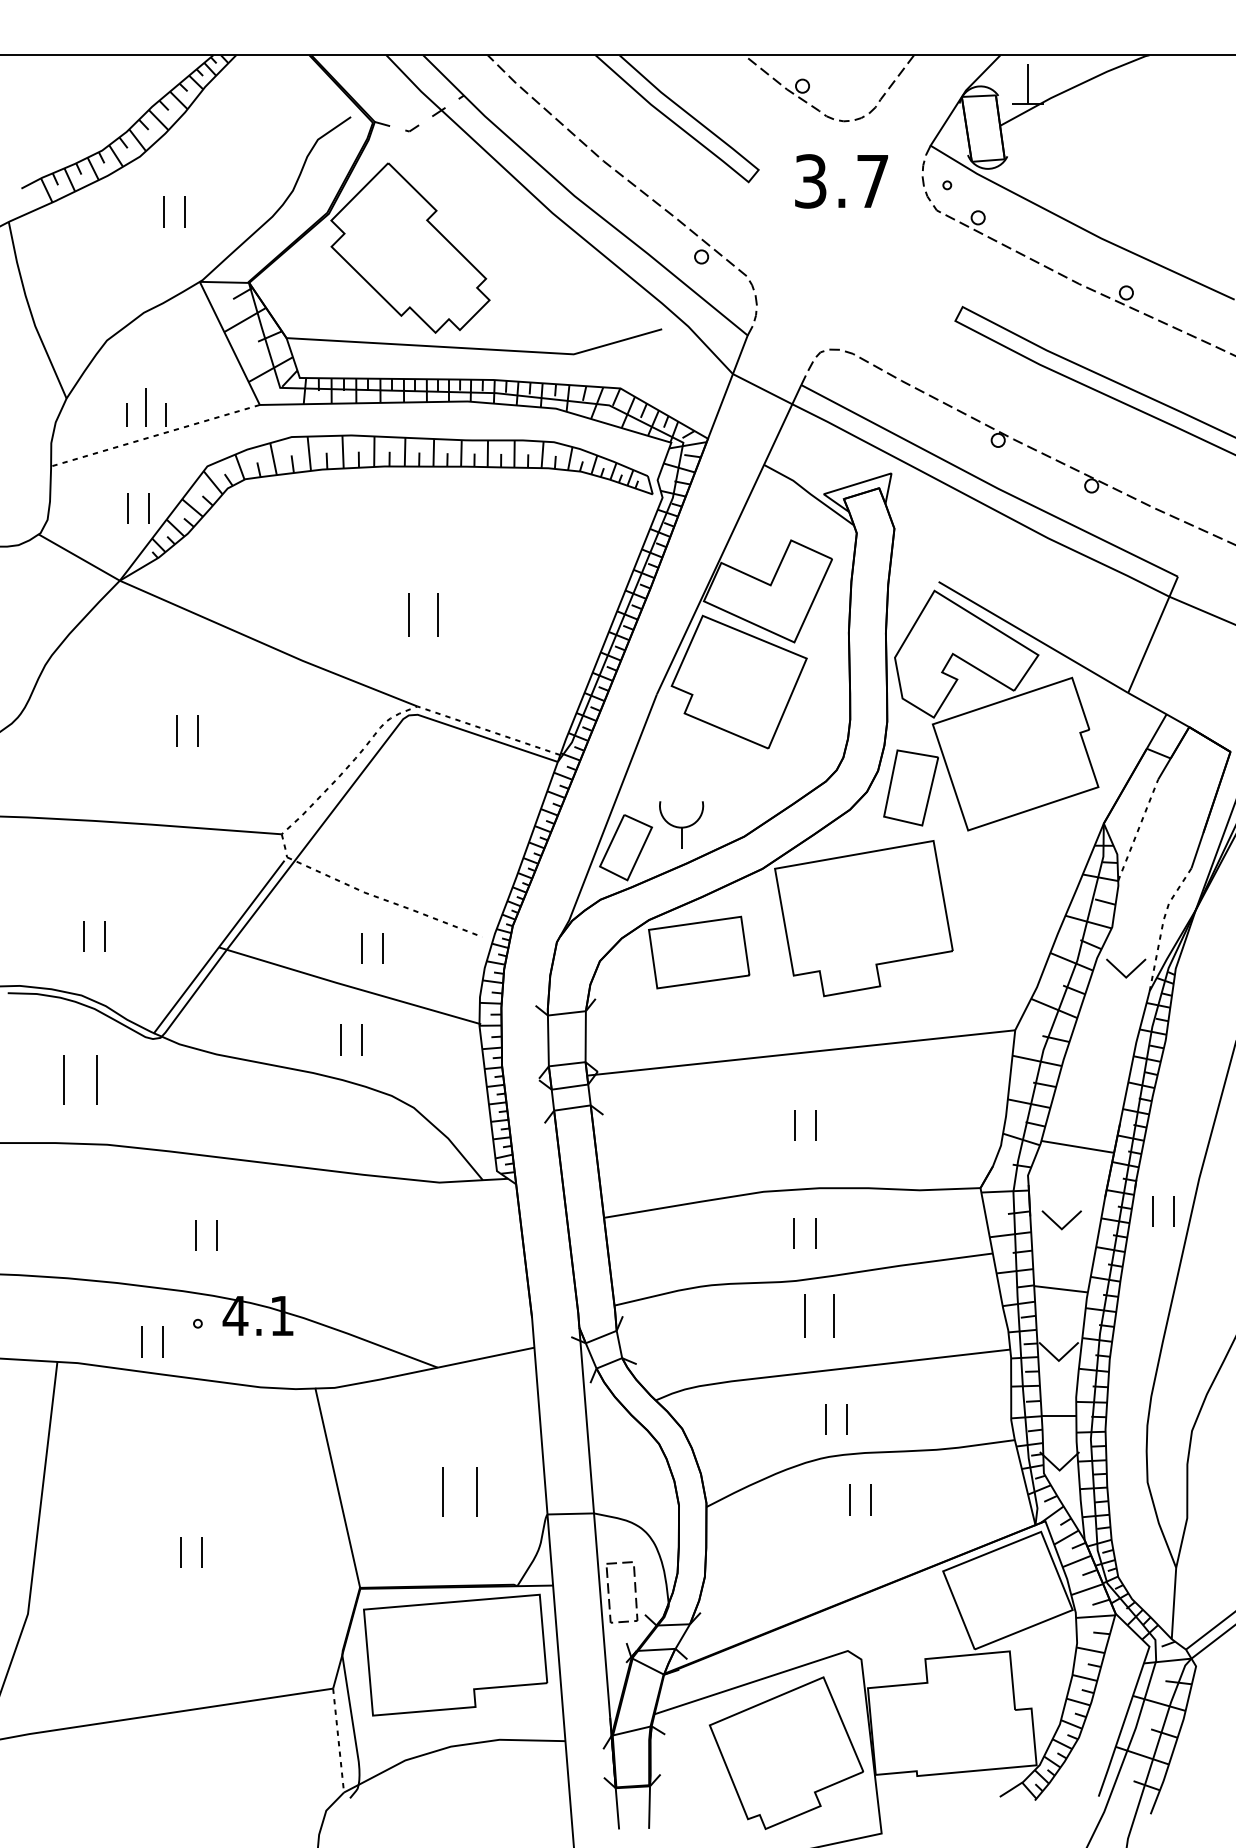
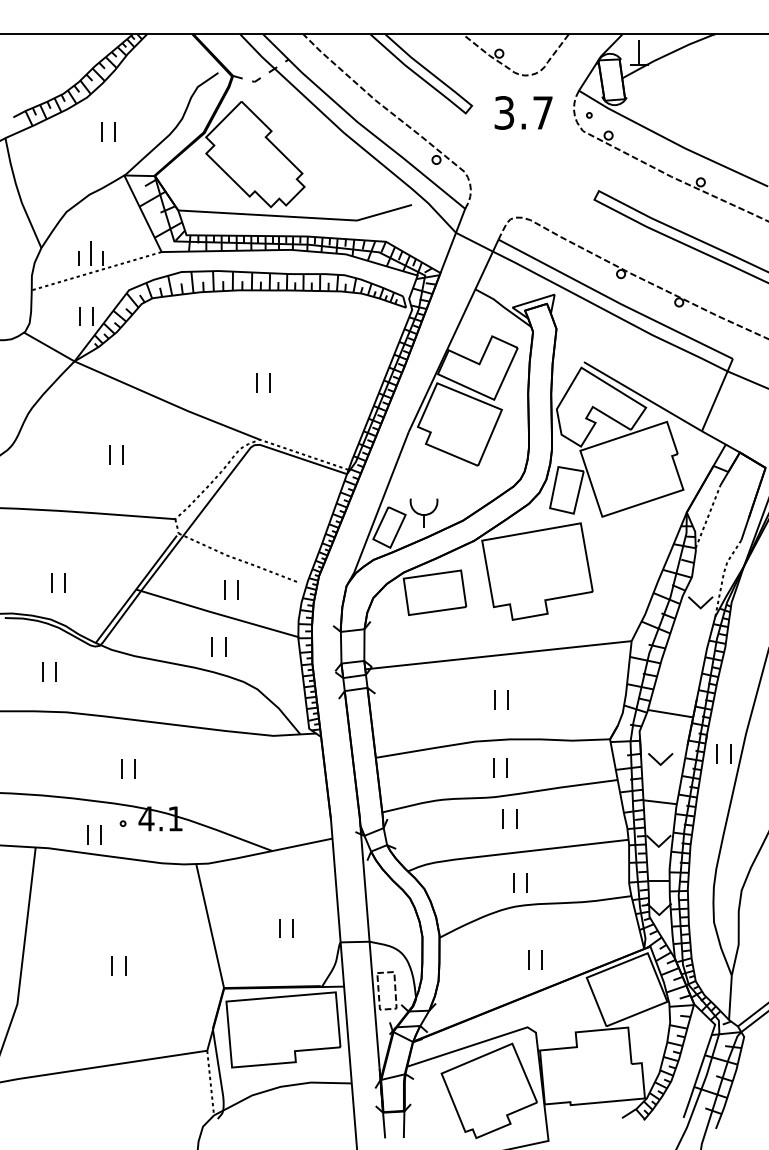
part: (423, 614) -> (263, 382), size x0.71
part: (79, 1079) -> (49, 671), size x0.62
part: (818, 1315) -> (509, 818), size x0.71
part: (460, 1492) -> (286, 928), size x0.62
part: (860, 1498) -> (535, 959), moved

